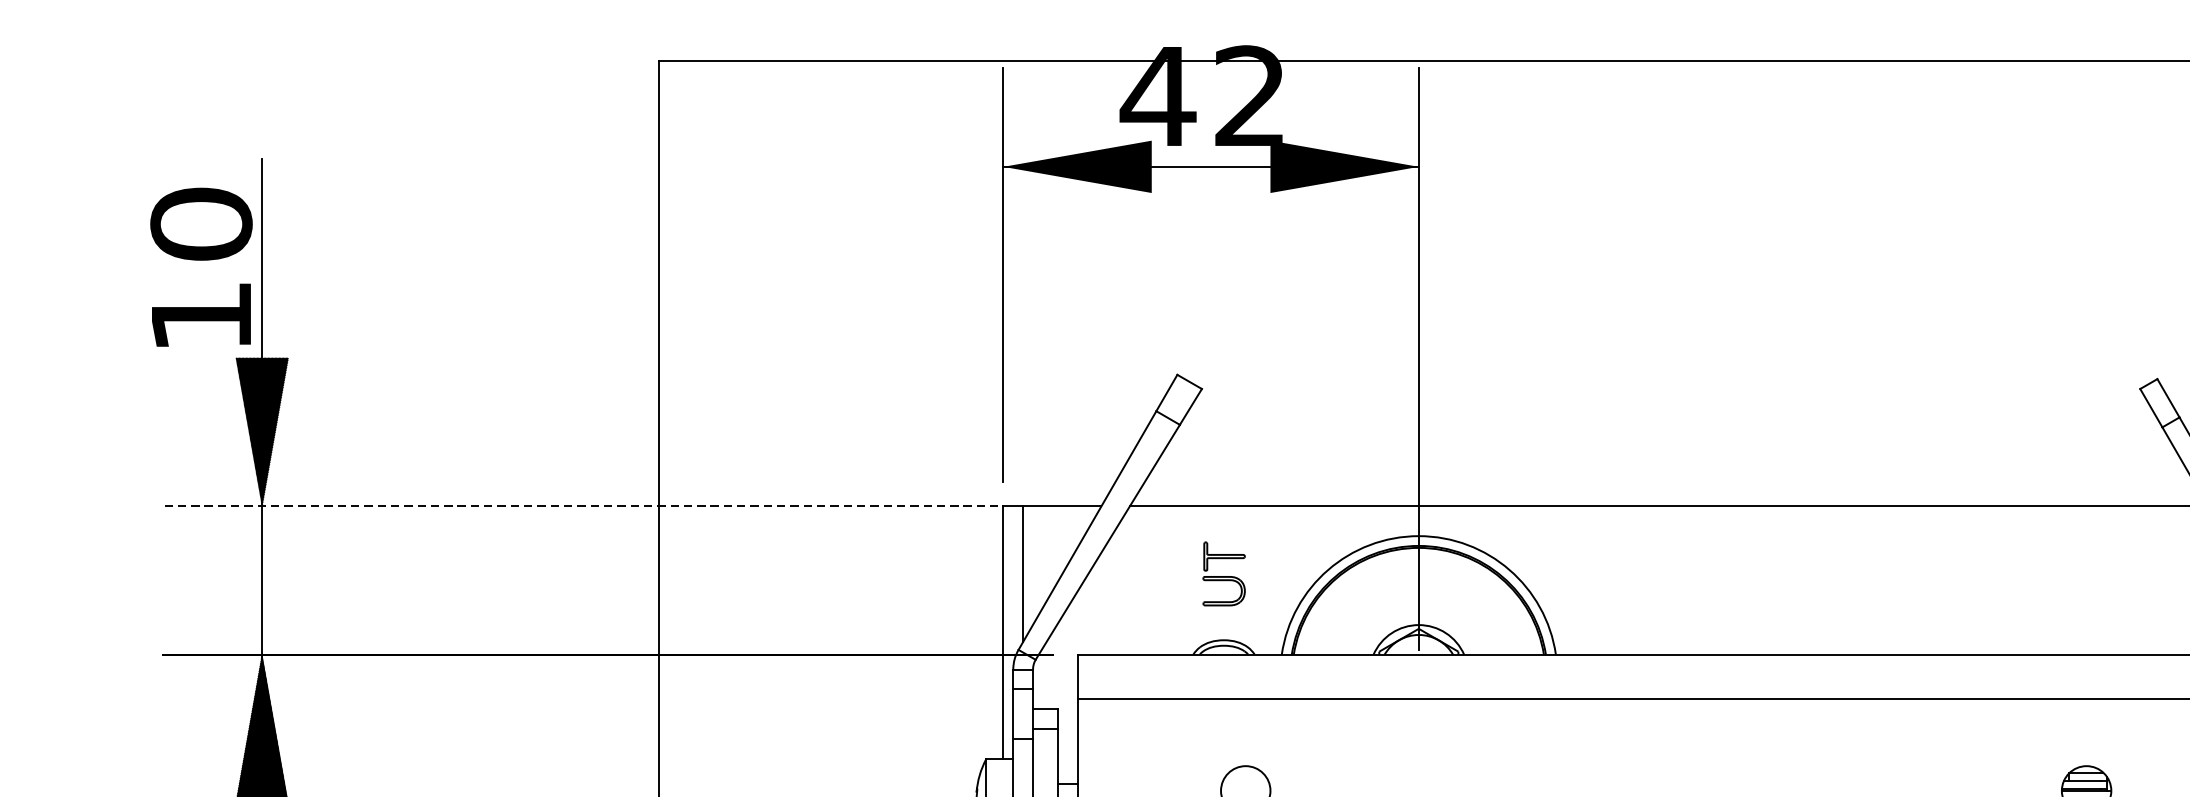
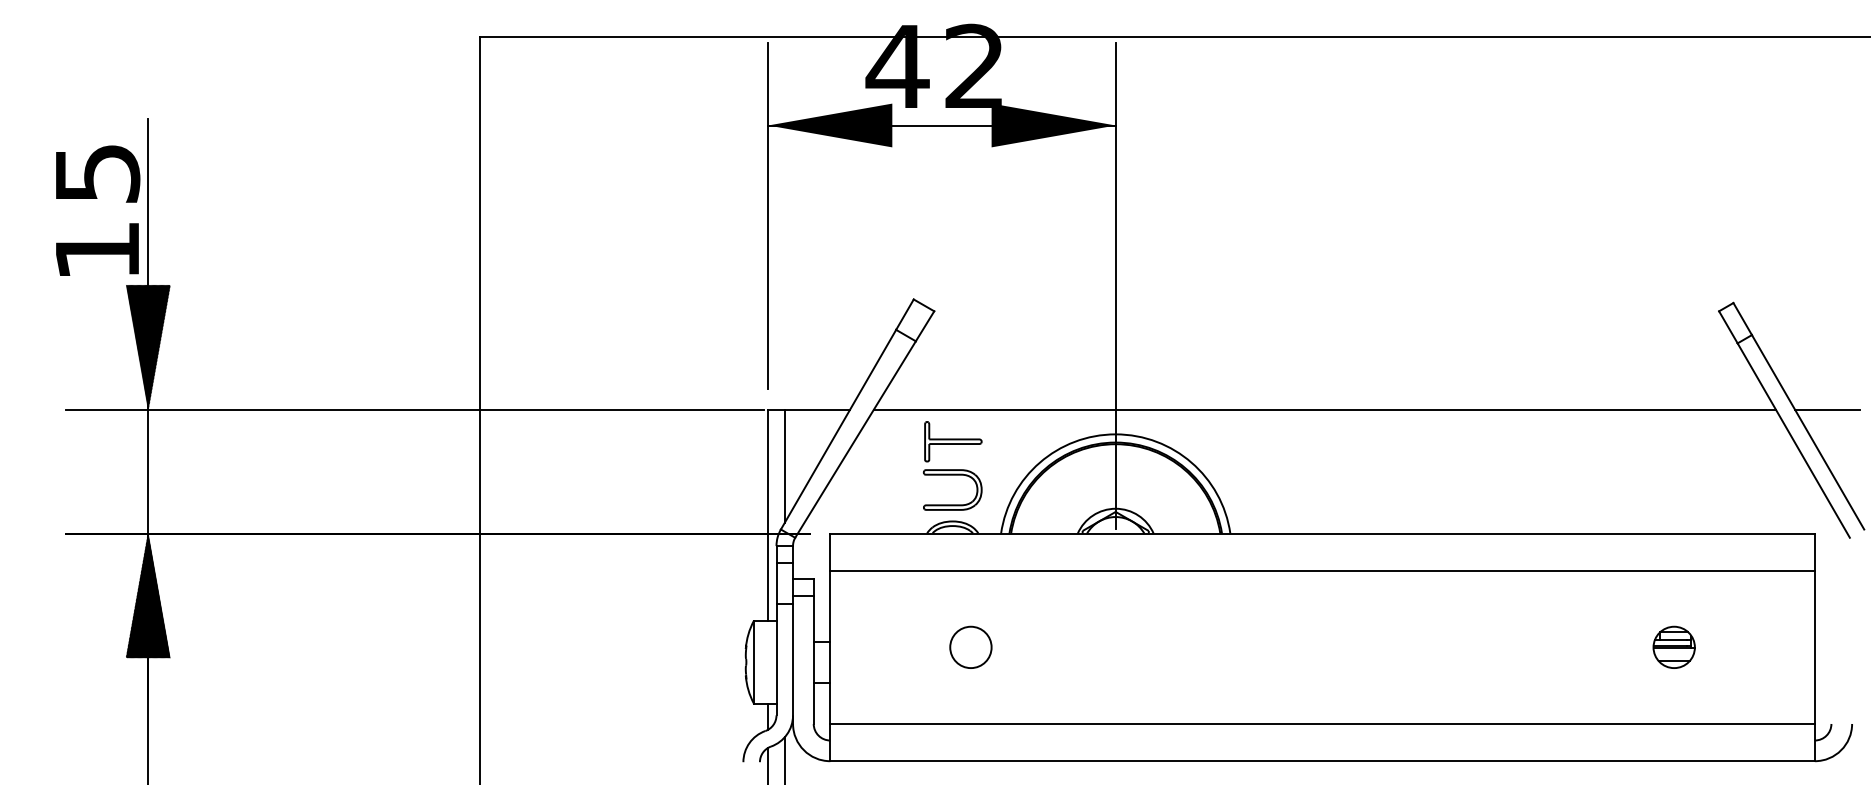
text: (201, 224) -> (97, 173), 10 -> 15
line: (580, 506) -> (414, 409), dashed -> solid
part: (1223, 573) -> (952, 465), size x1.67

